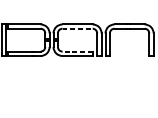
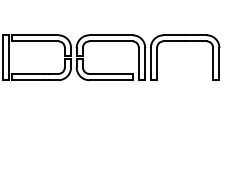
line: (77, 28) -> (111, 41), dashed -> solid
line: (77, 51) -> (111, 73), dashed -> solid

